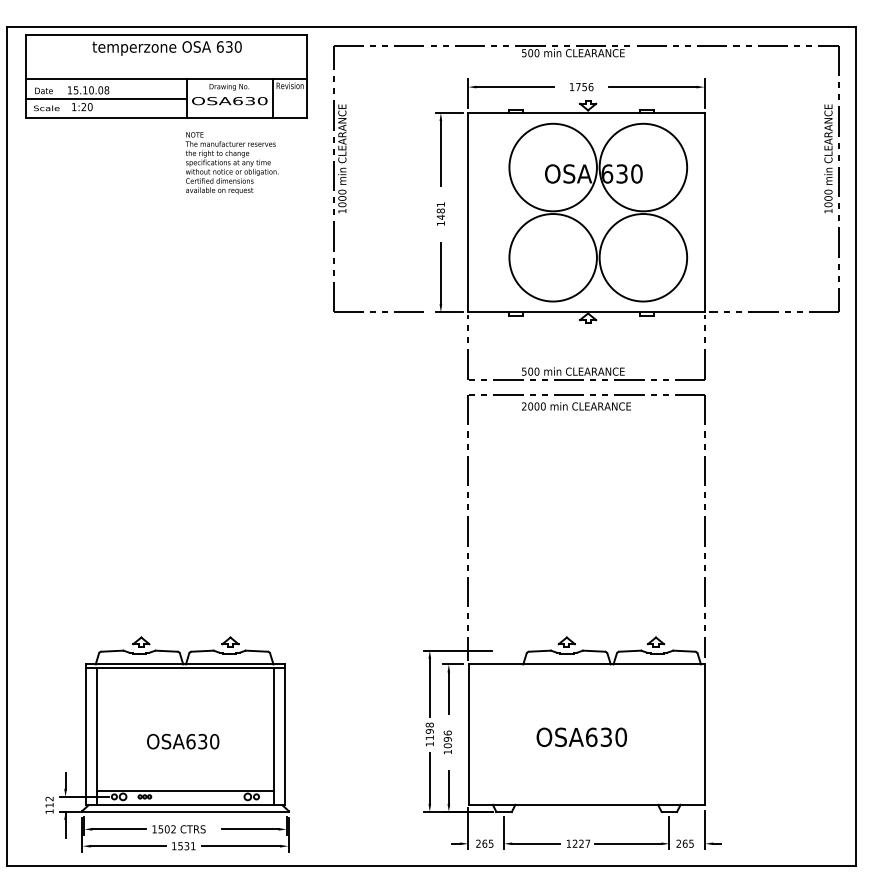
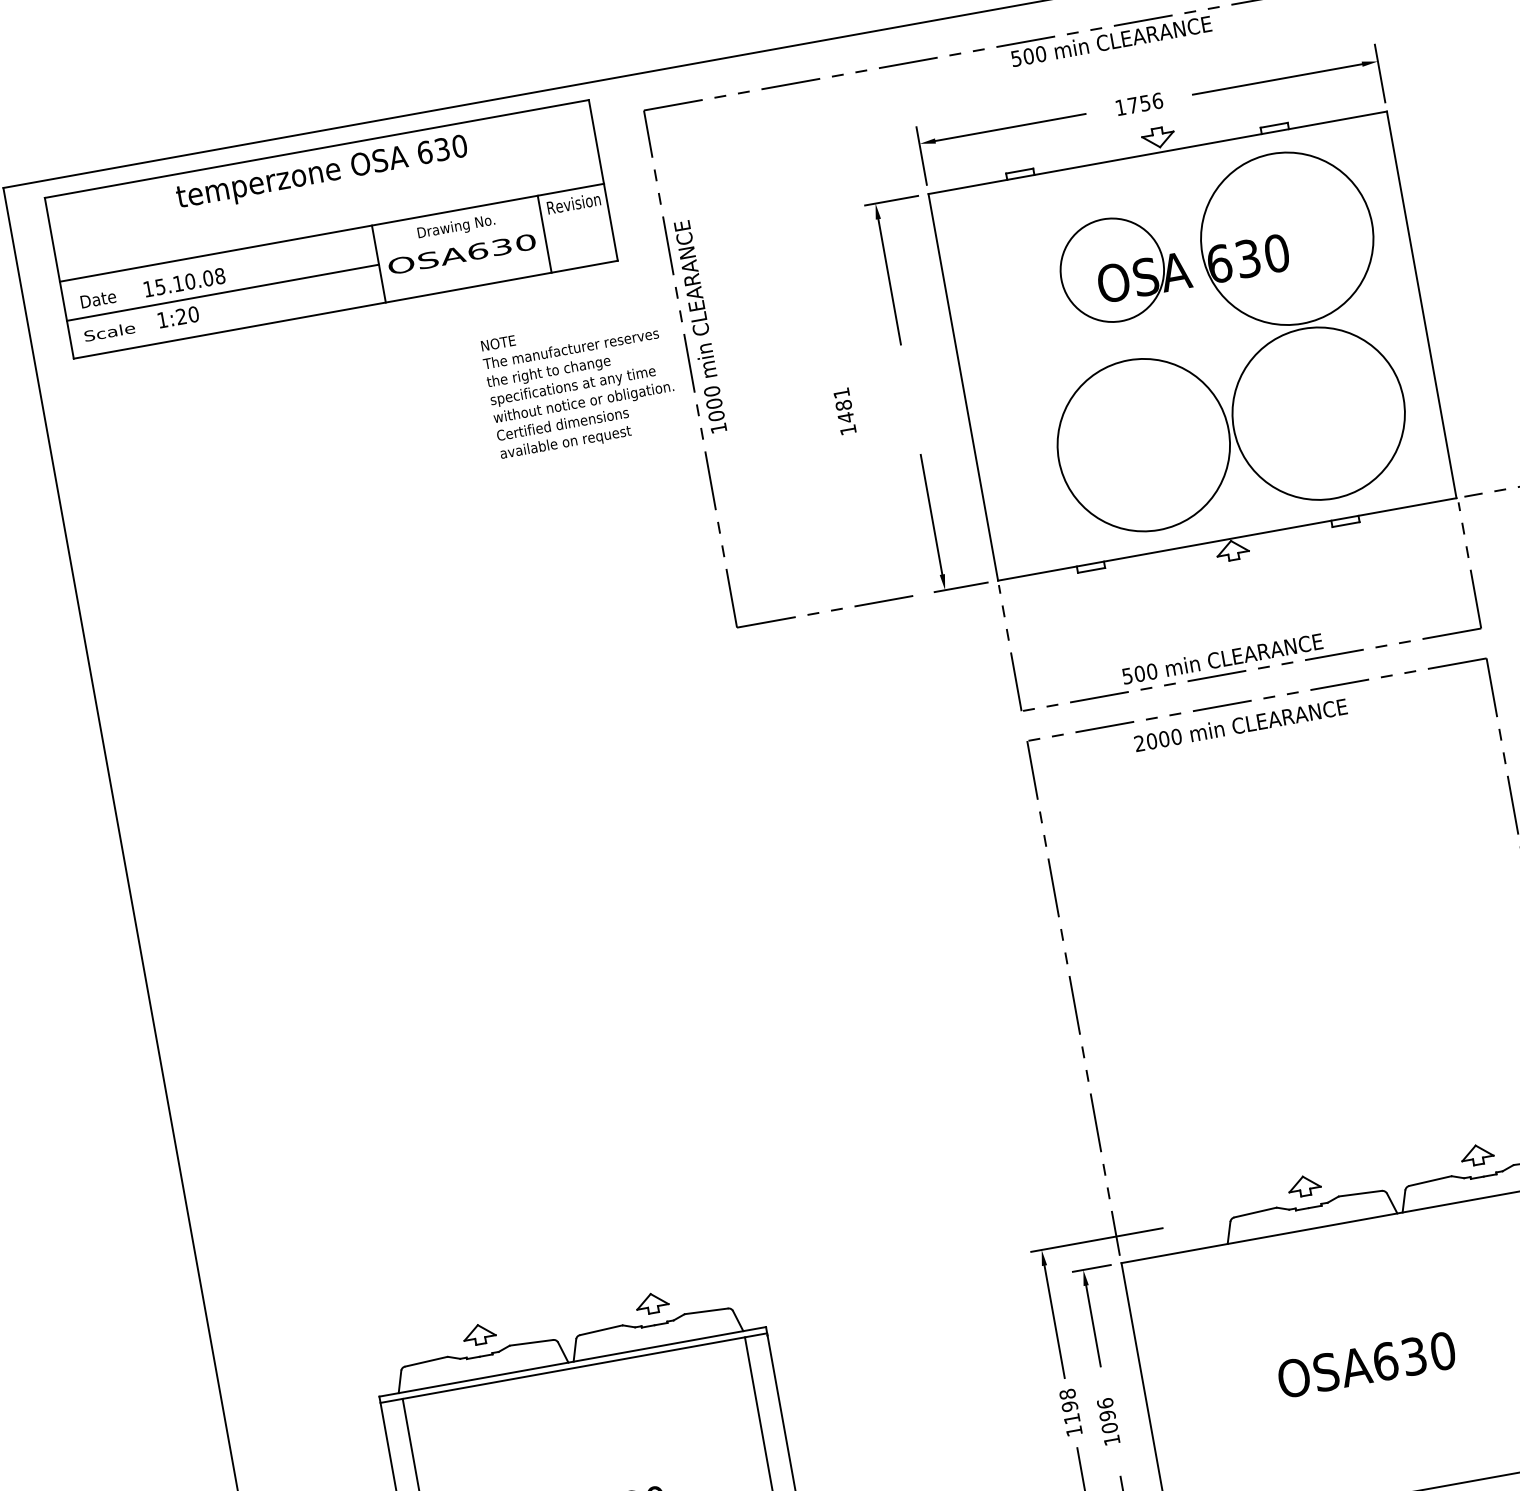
text: (231, 163) -> (579, 386), moved
circle: (552, 167) -> (1110, 270), size x0.6
text: (440, 213) -> (843, 410), moved

